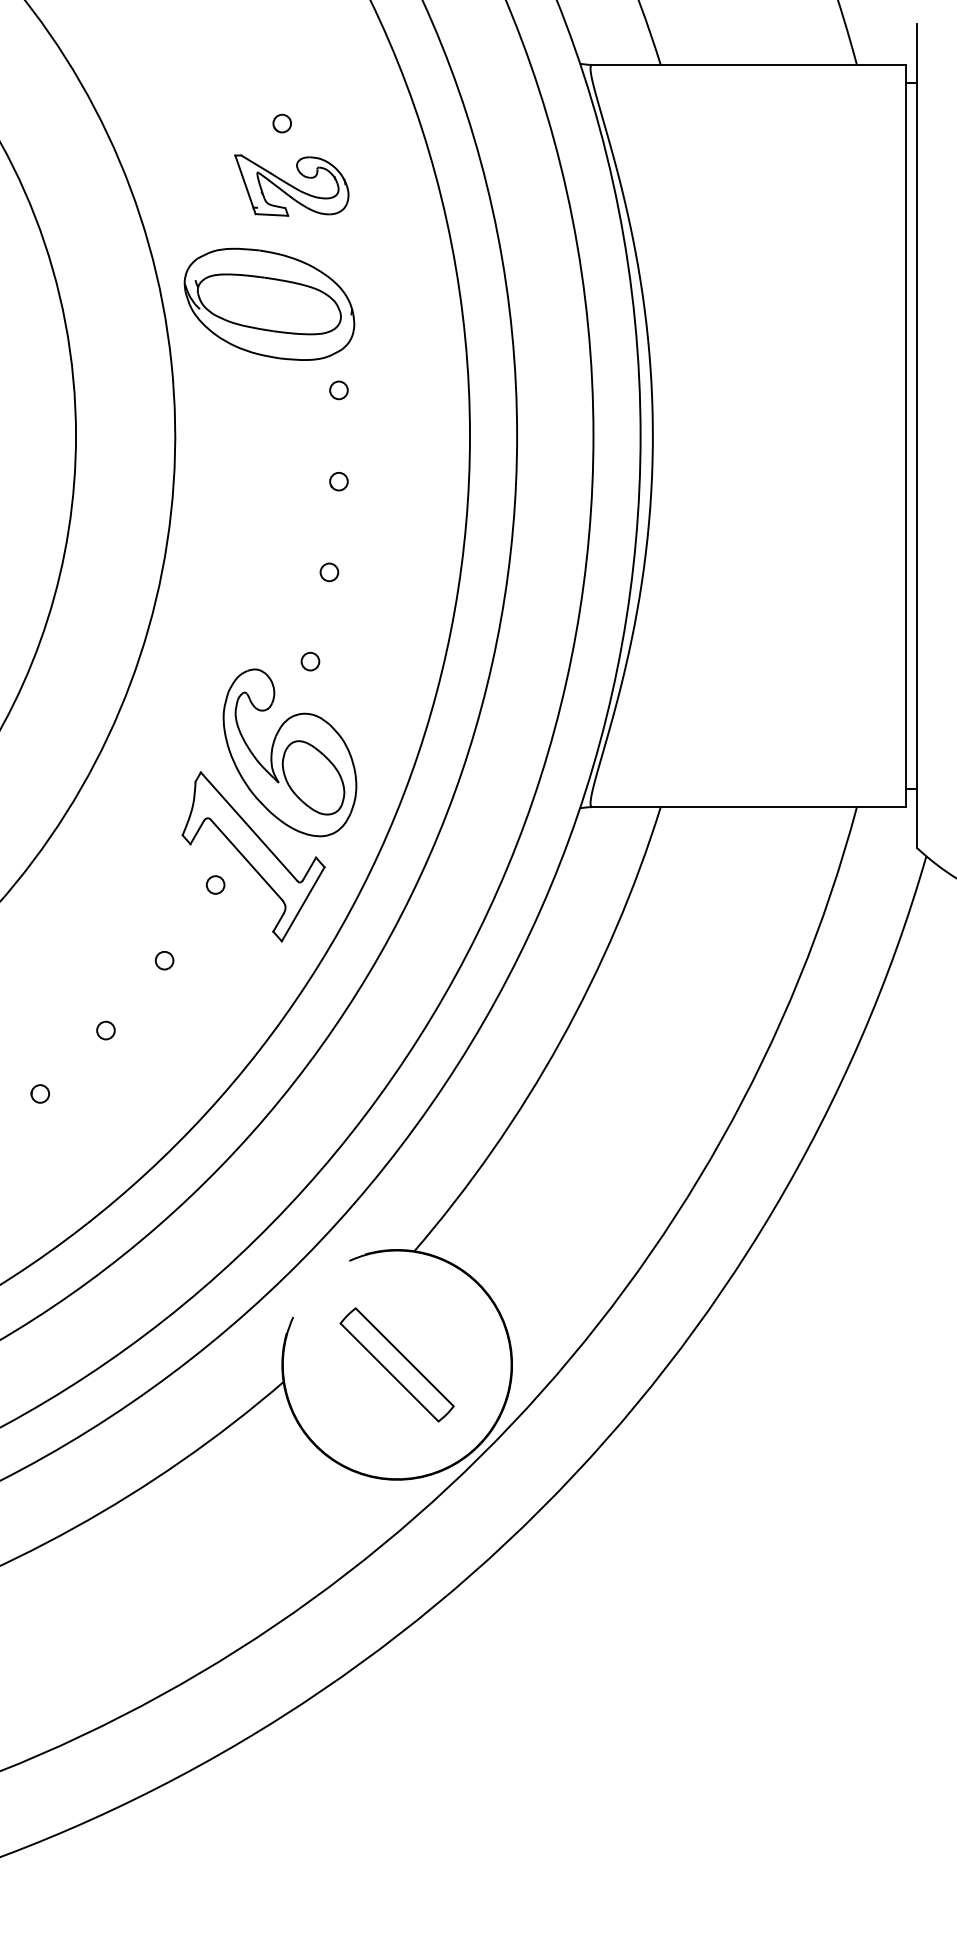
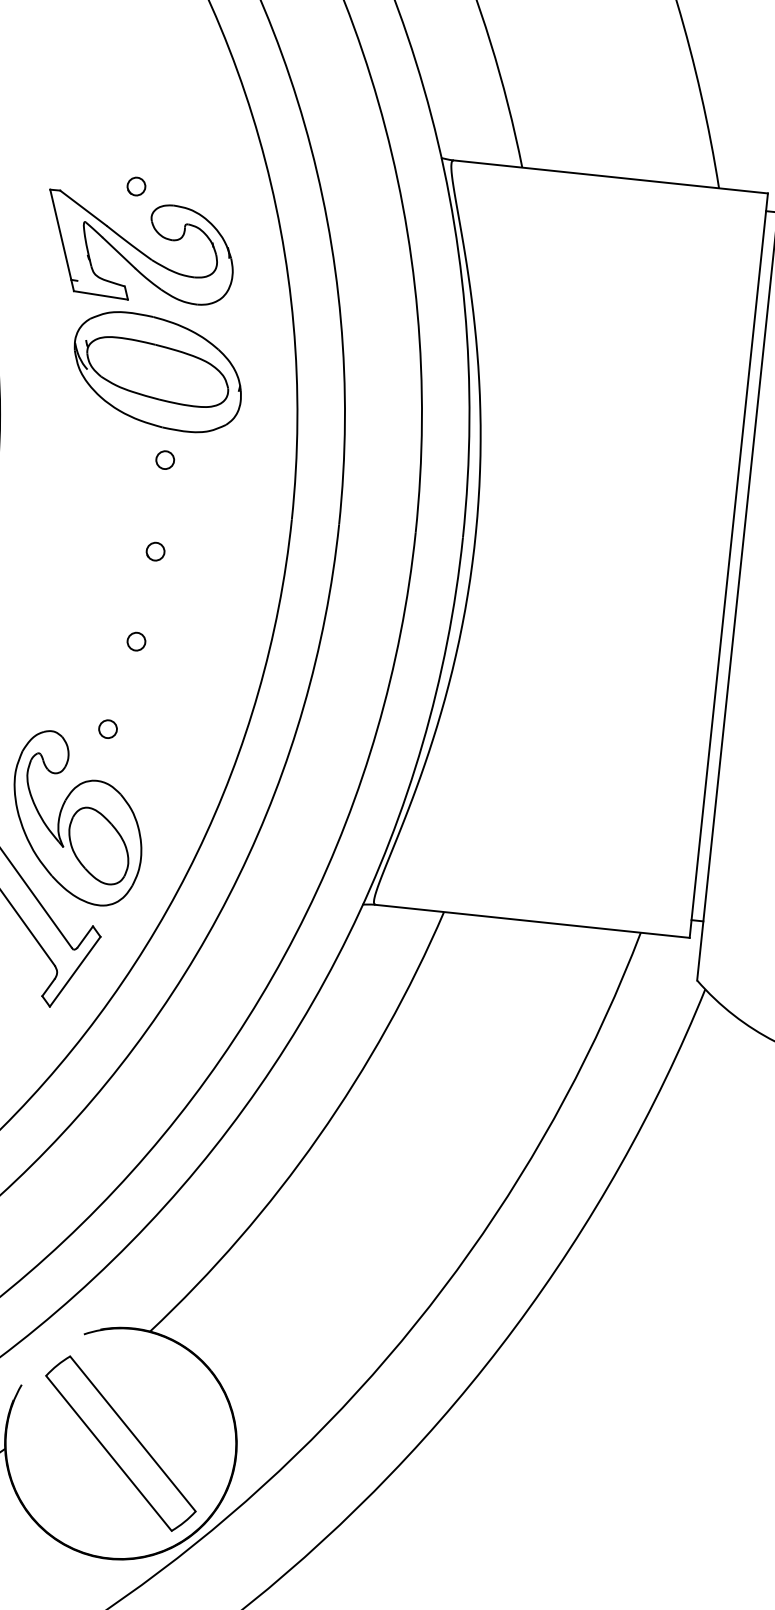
part: (291, 185) -> (139, 249), size x1.67
part: (269, 303) -> (157, 371), moved
part: (396, 1364) -> (120, 1443), size x1.43

